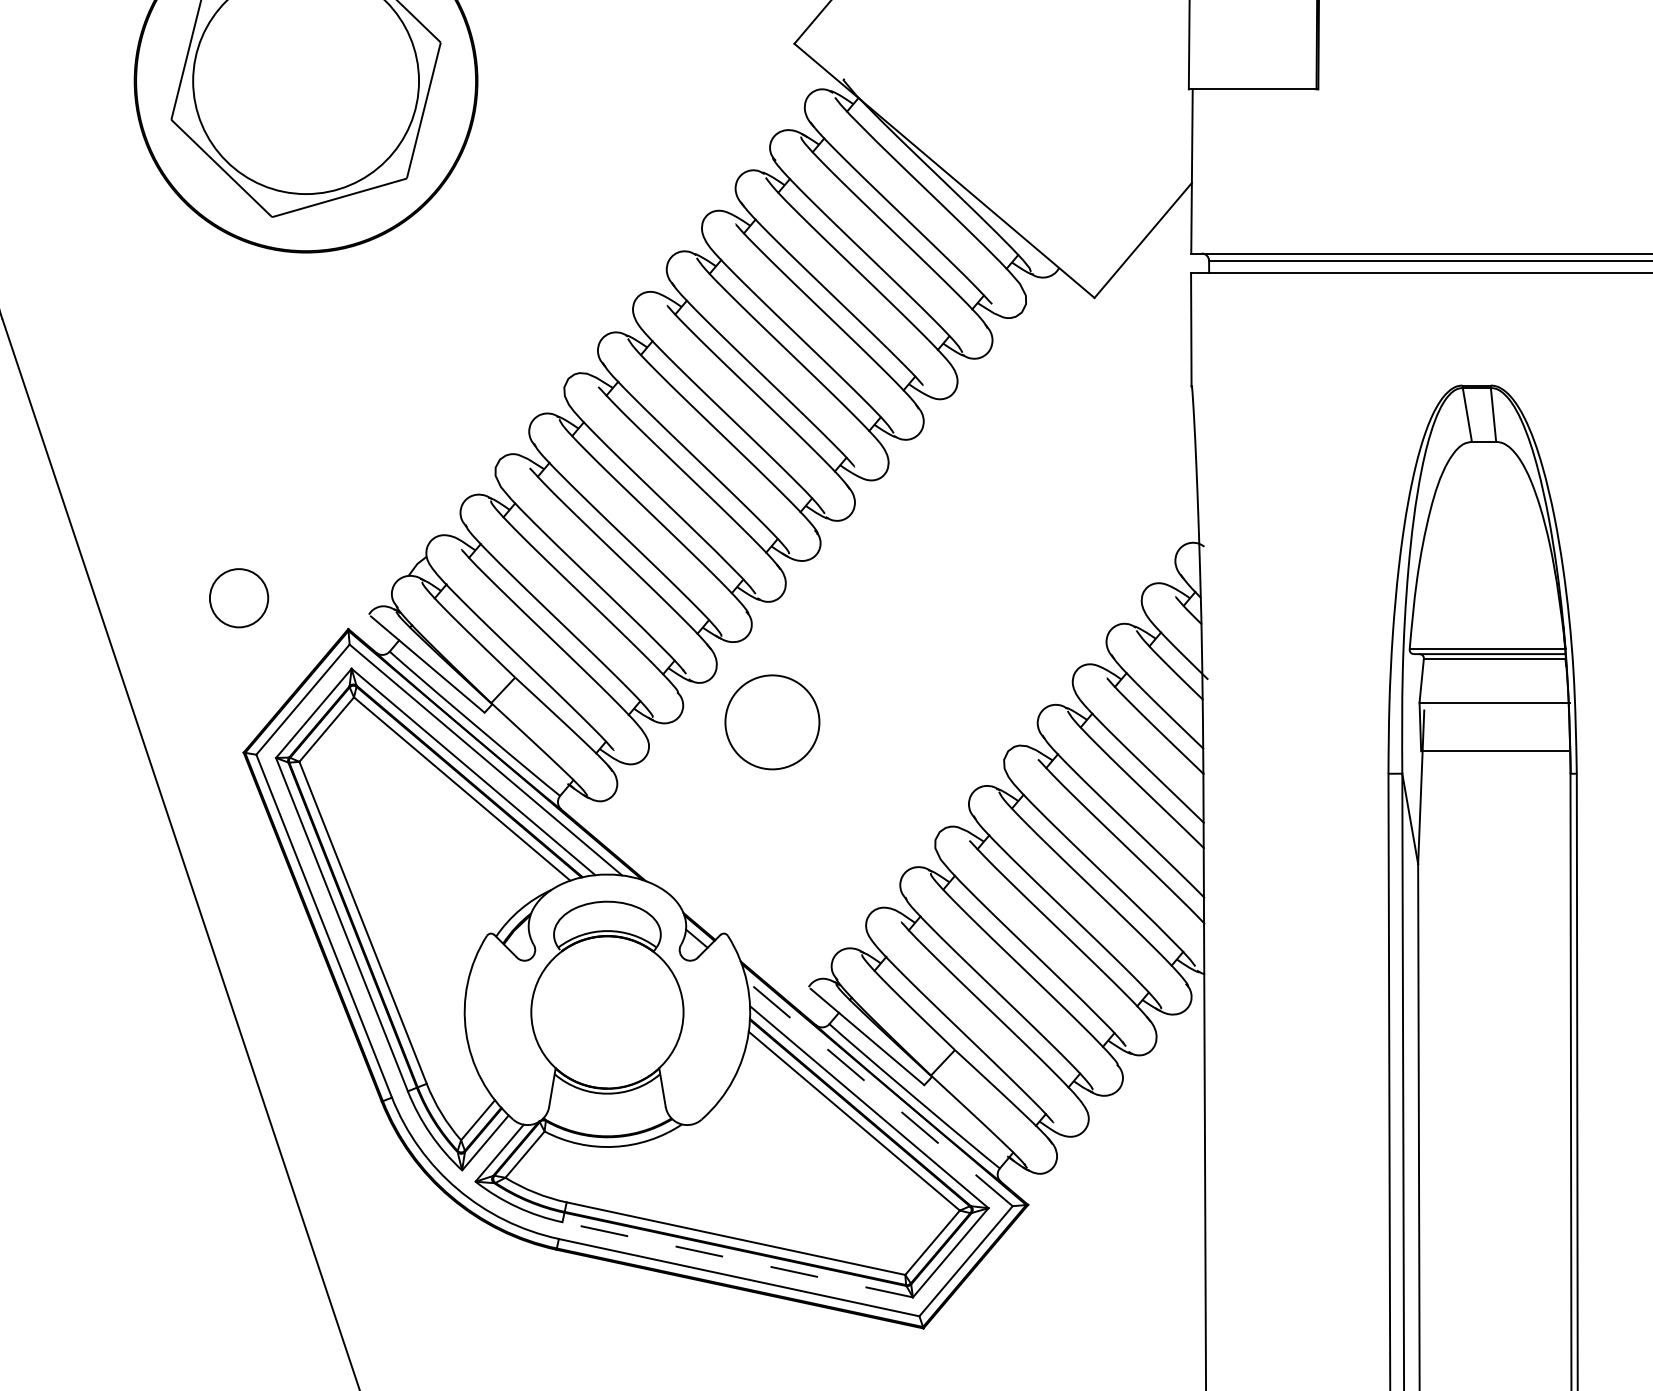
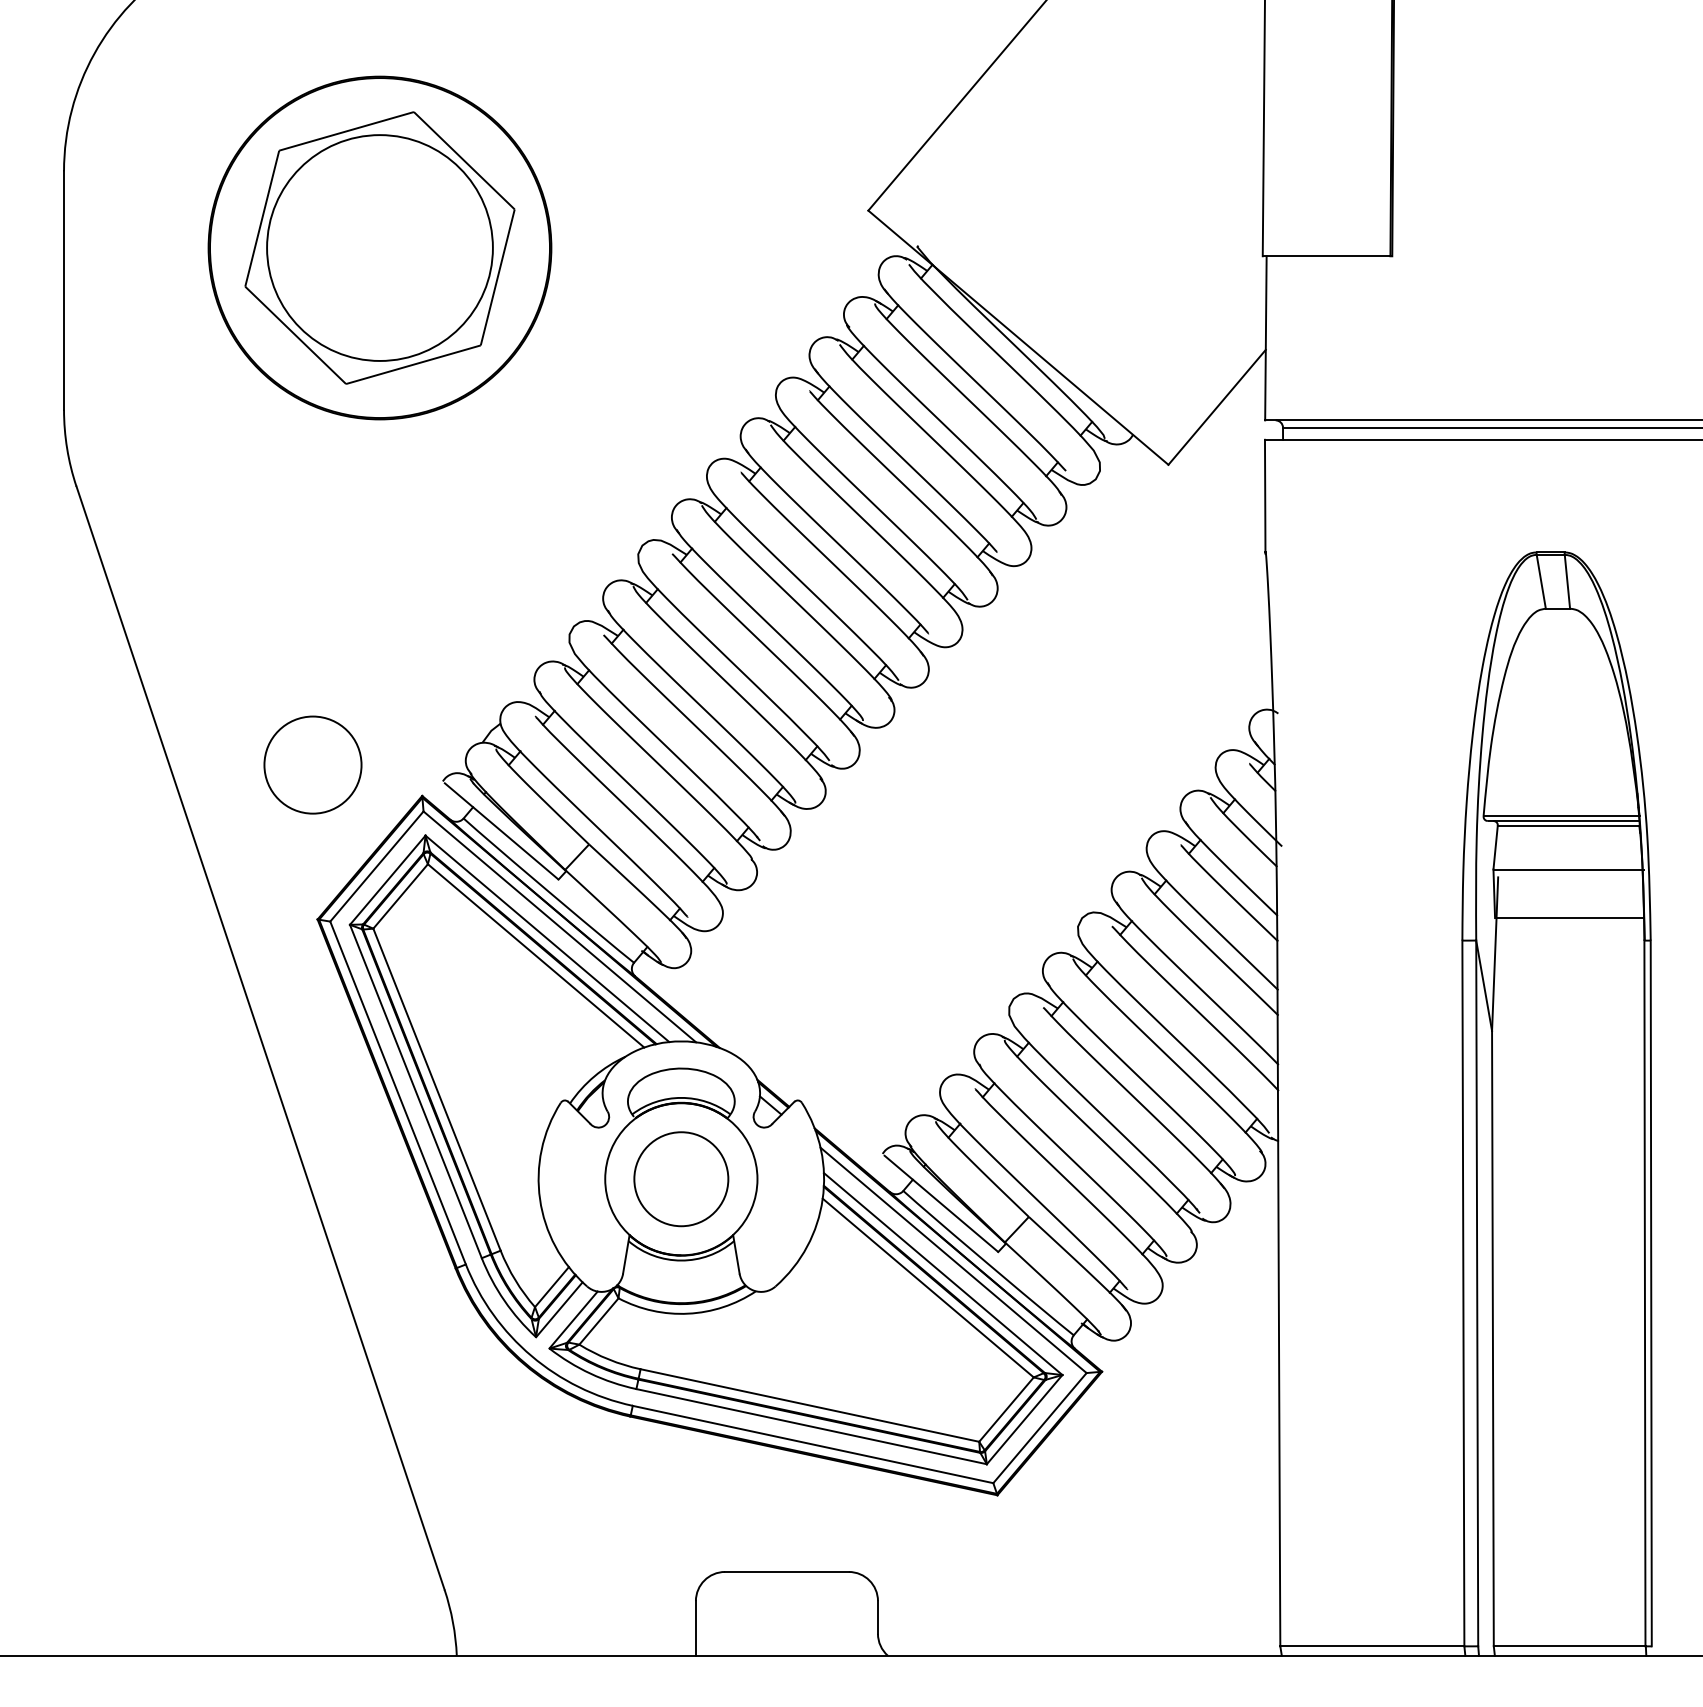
circle: (238, 597) -> (312, 764), size x1.67
circle: (772, 722) -> (681, 1179), moved
line: (879, 1093) -> (953, 1260), dashed -> solid
line: (737, 1259) -> (811, 1426), dashed -> solid

